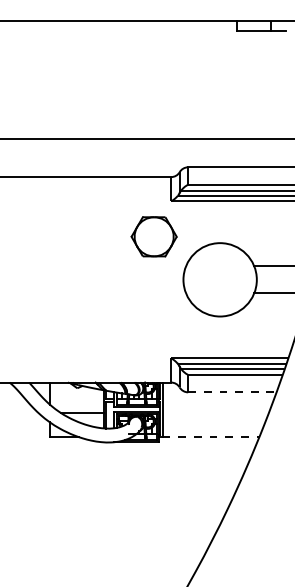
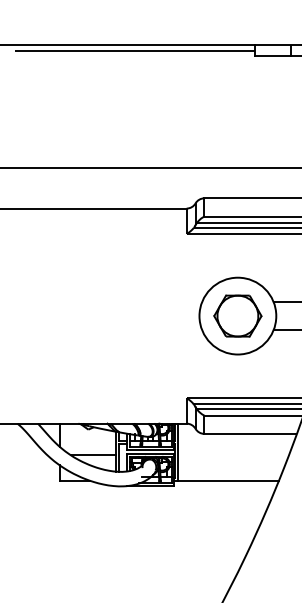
line: (121, 26) -> (134, 50), added
part: (153, 236) -> (237, 315), moved
line: (232, 392) -> (250, 434), dashed -> solid
line: (211, 437) -> (228, 481), dashed -> solid

